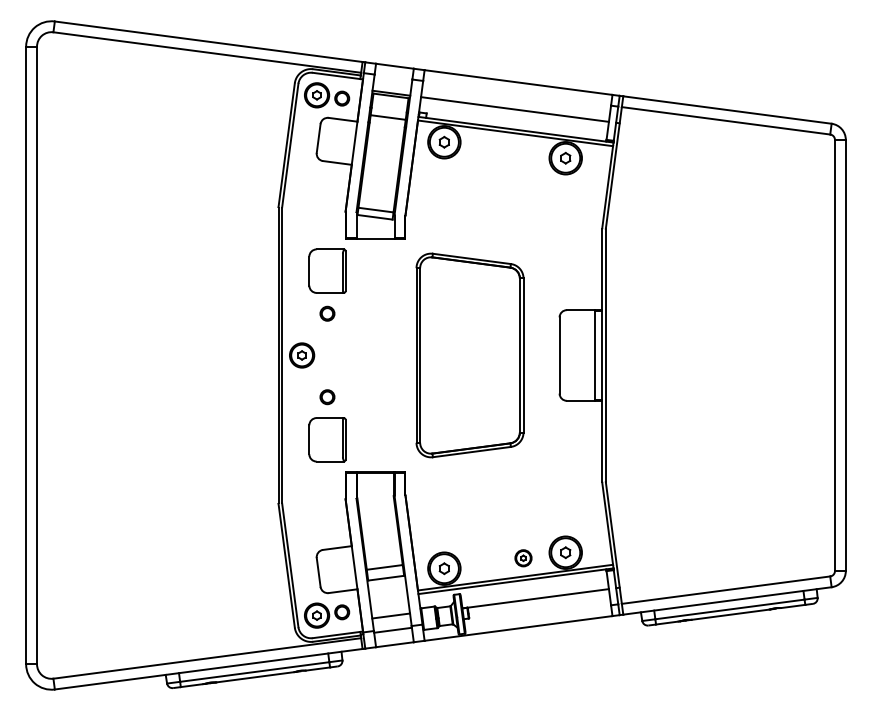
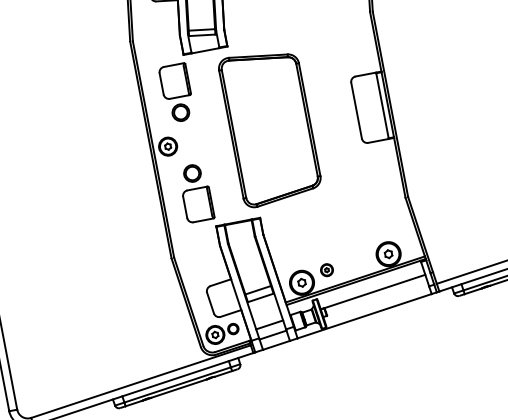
circle: (327, 313) -> (180, 112), size x1.6
part: (469, 355) -> (270, 127), moved
circle: (327, 397) -> (192, 173), size x1.6
part: (523, 558) -> (327, 270), moved

